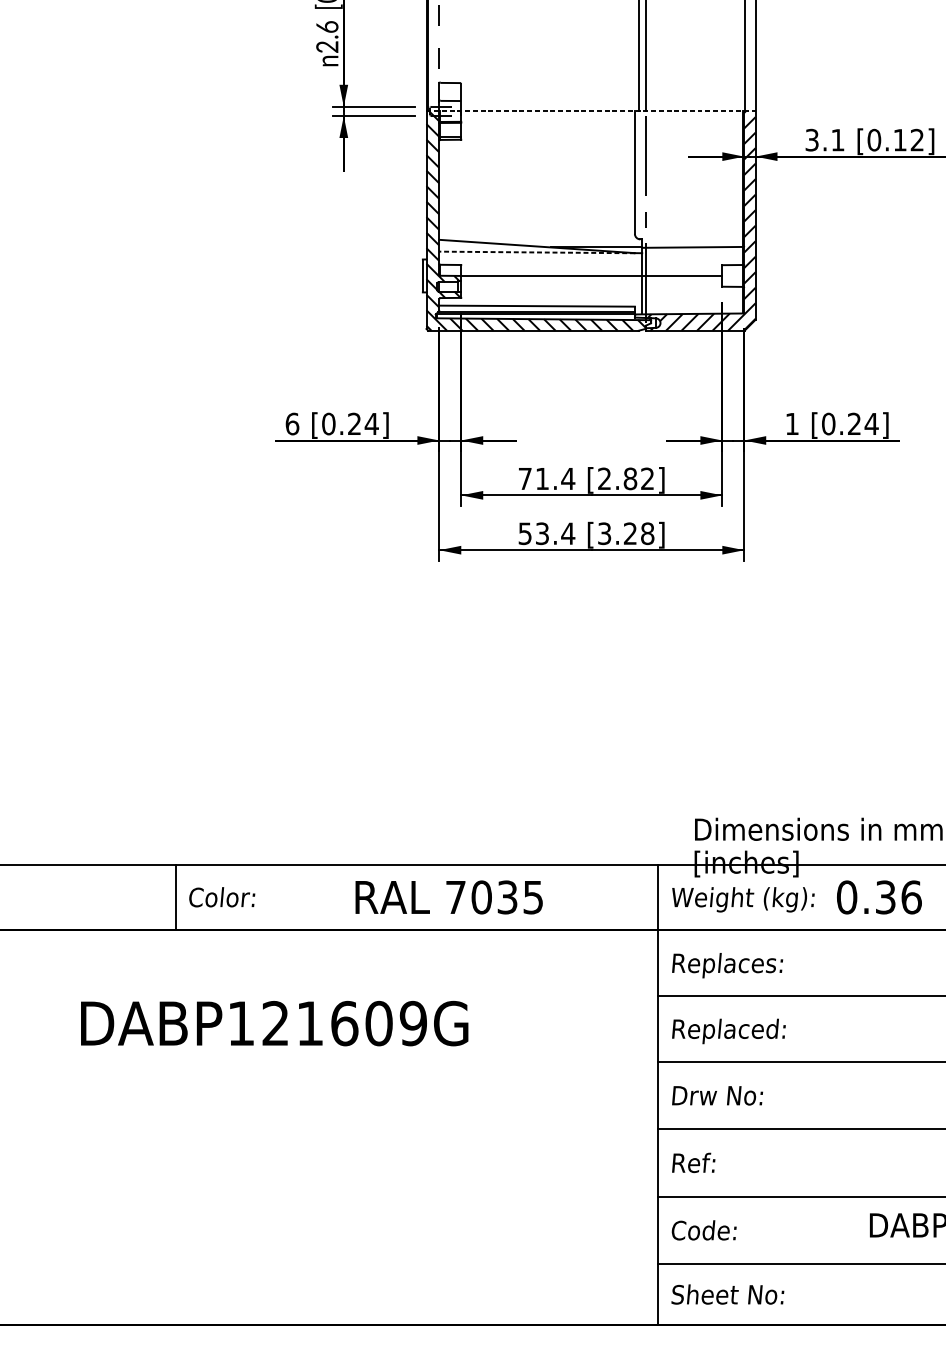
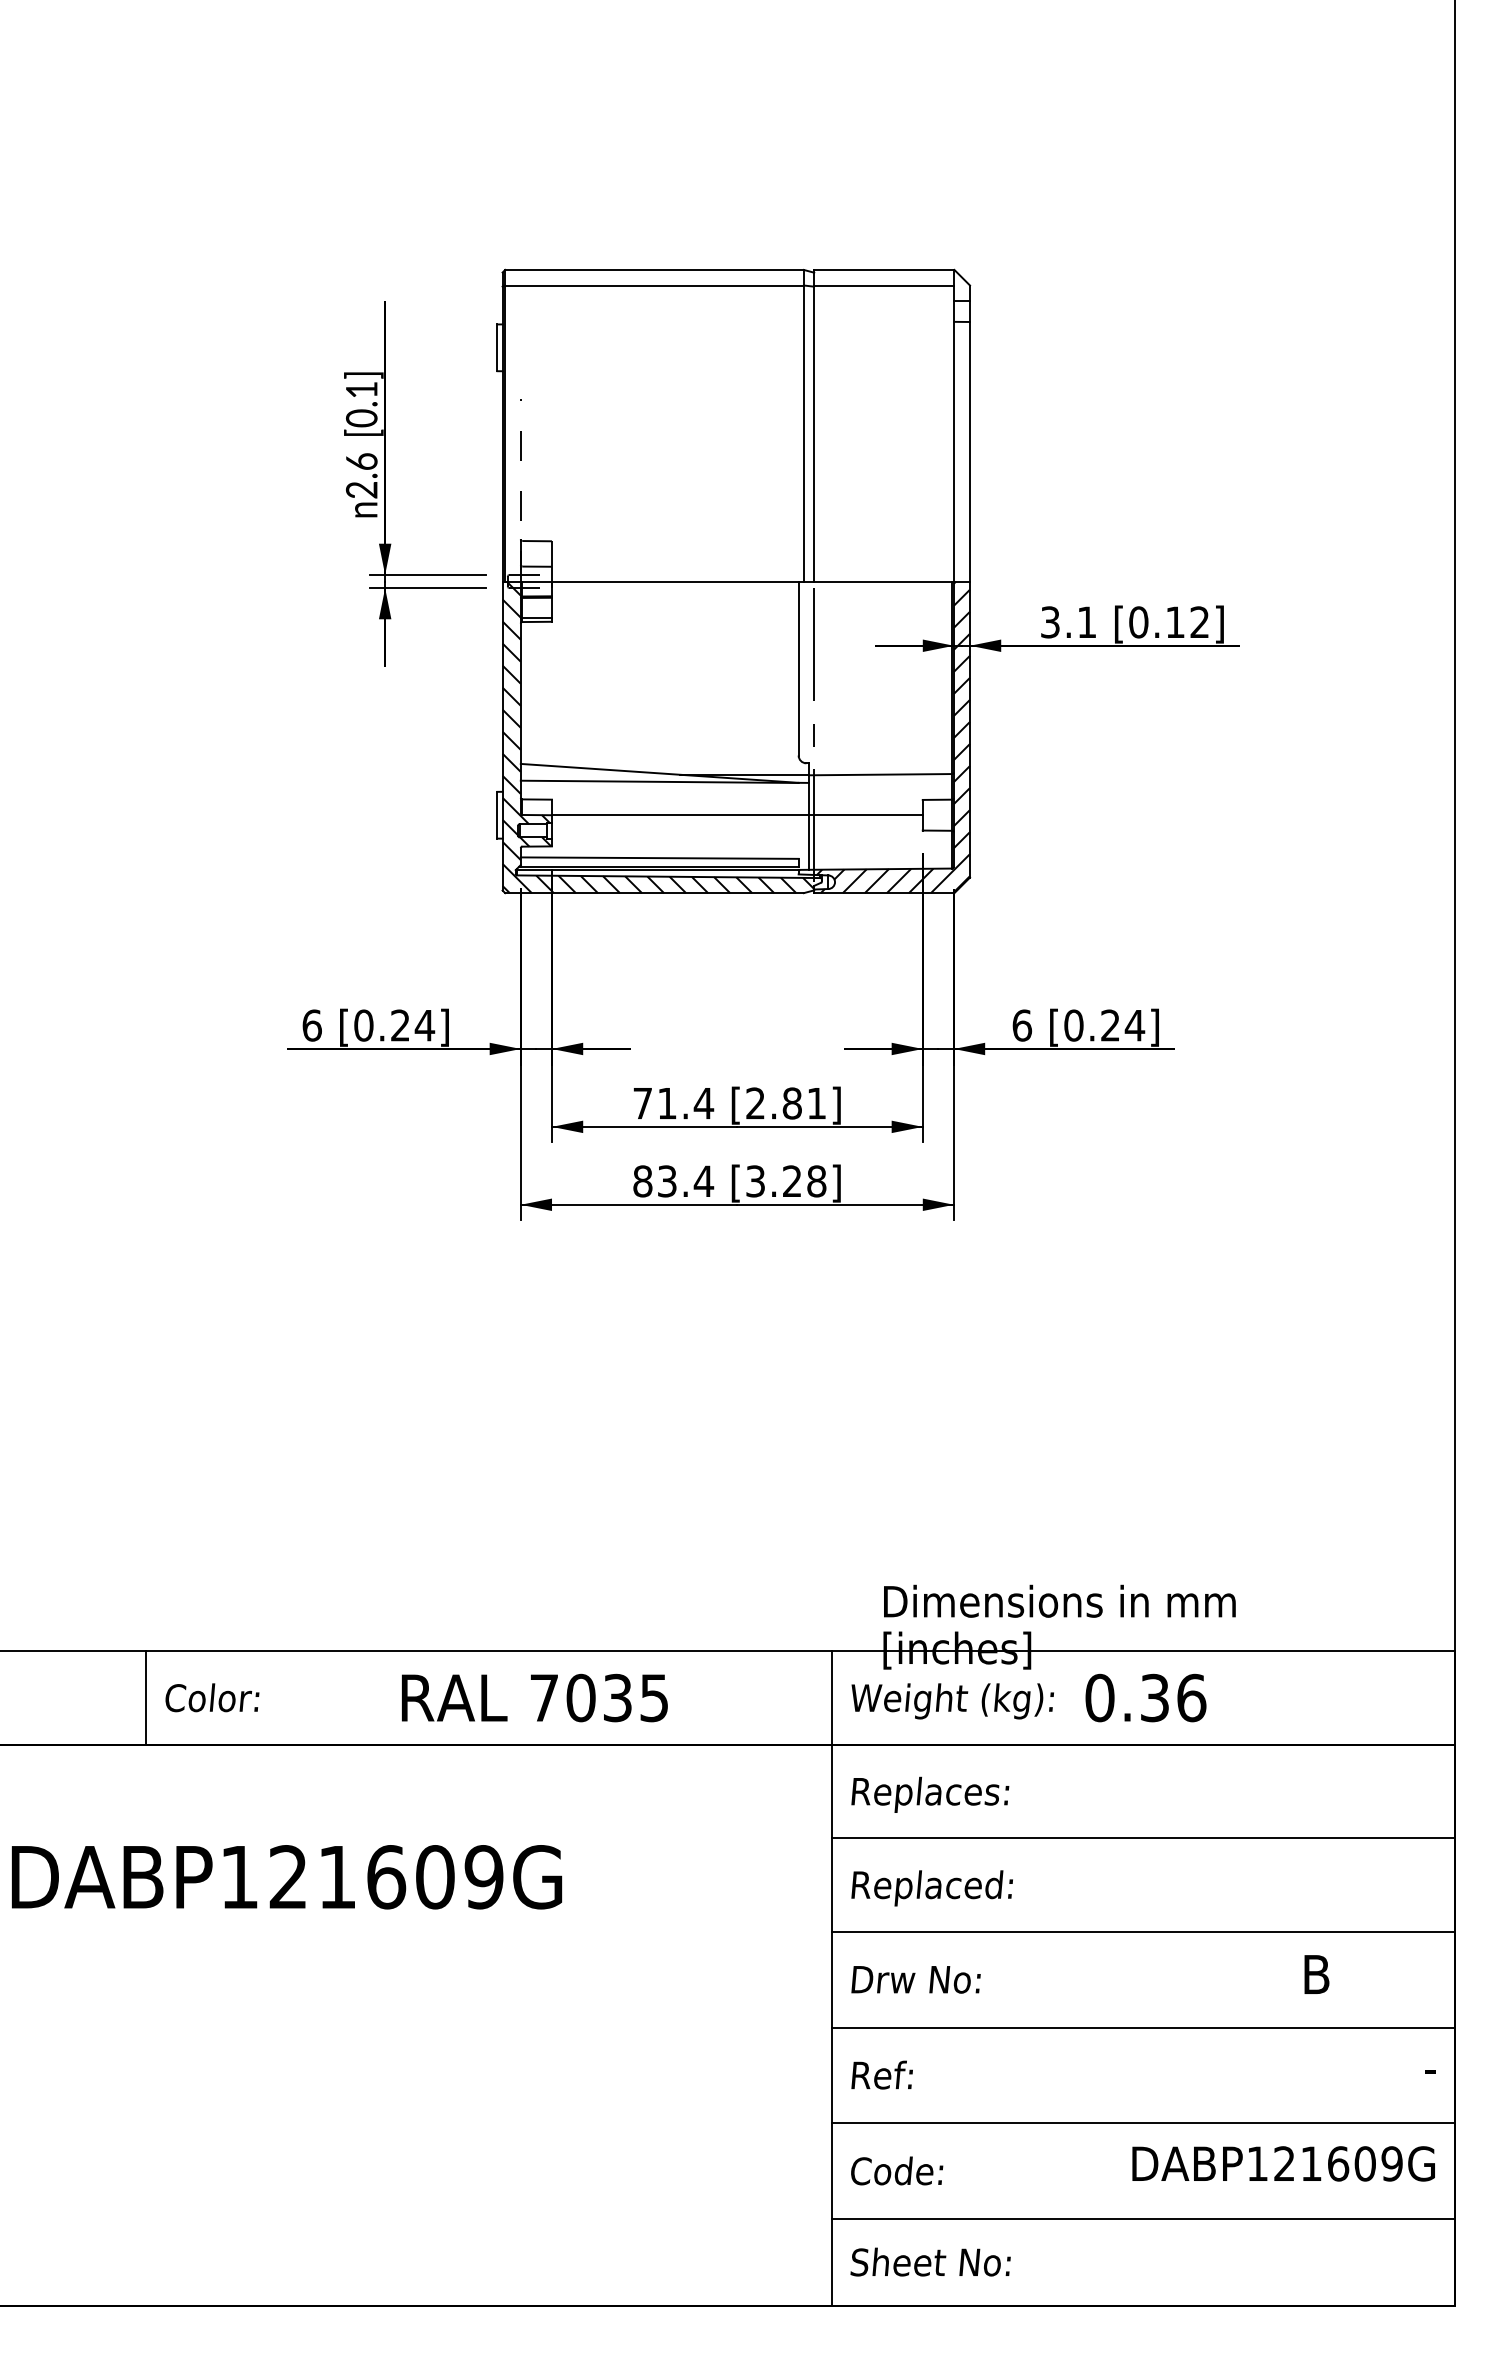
line: (591, 111) -> (736, 581), dashed -> solid
line: (536, 252) -> (659, 781), dashed -> solid
text: (792, 423) -> (1022, 1025), 1 -> 6
text: (647, 478) -> (816, 1103), [2.82] -> [2.81]
text: (524, 533) -> (642, 1181), 53.4 -> 83.4

